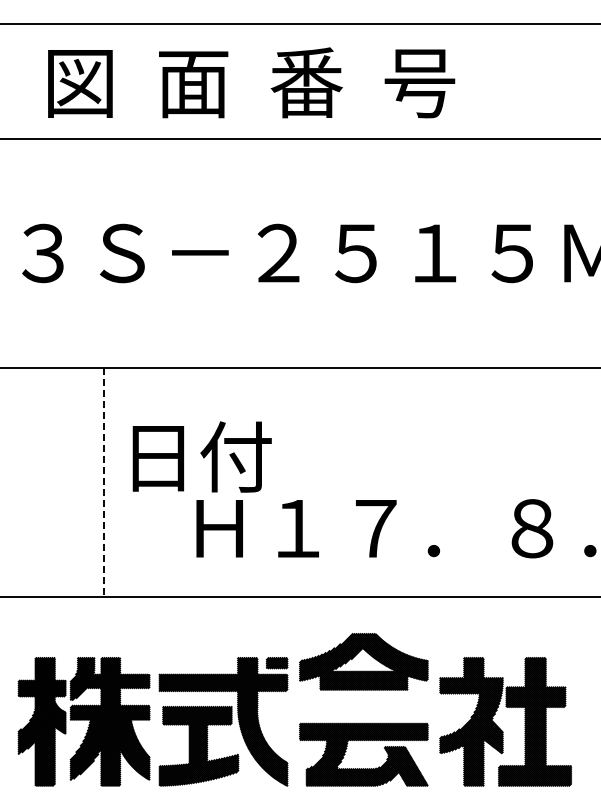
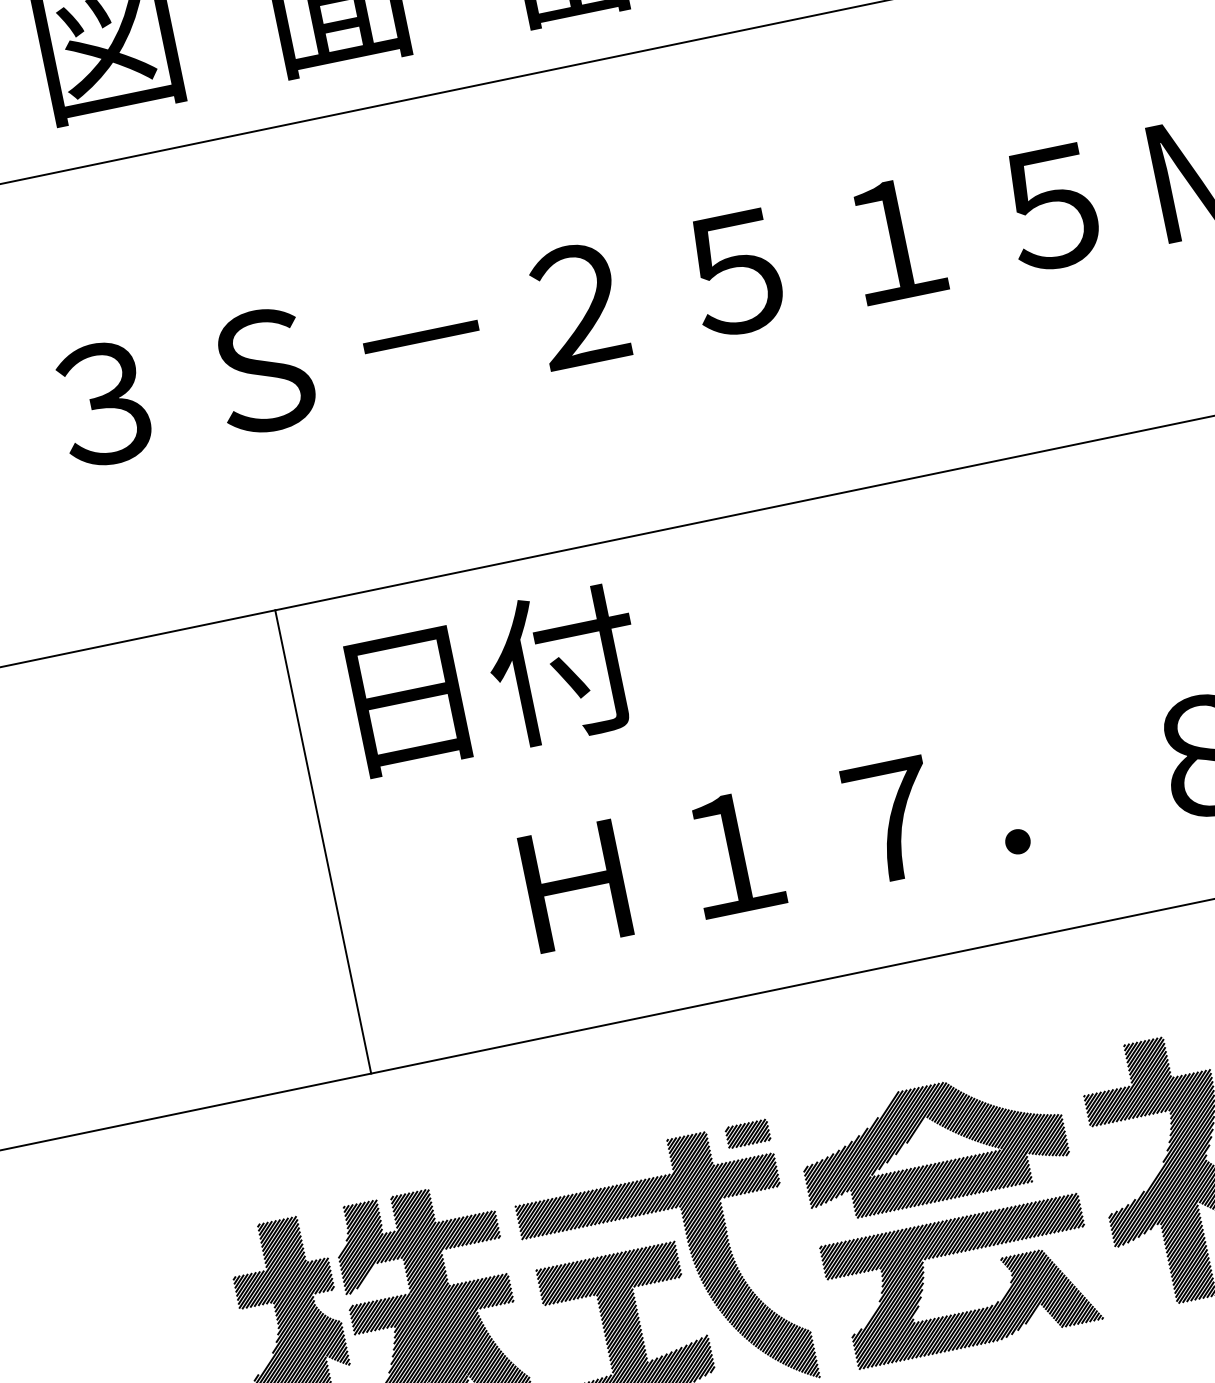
text: (201, 456) -> (494, 679), moved
line: (104, 482) -> (323, 841), dashed -> solid
part: (363, 661) -> (931, 1142), moved

